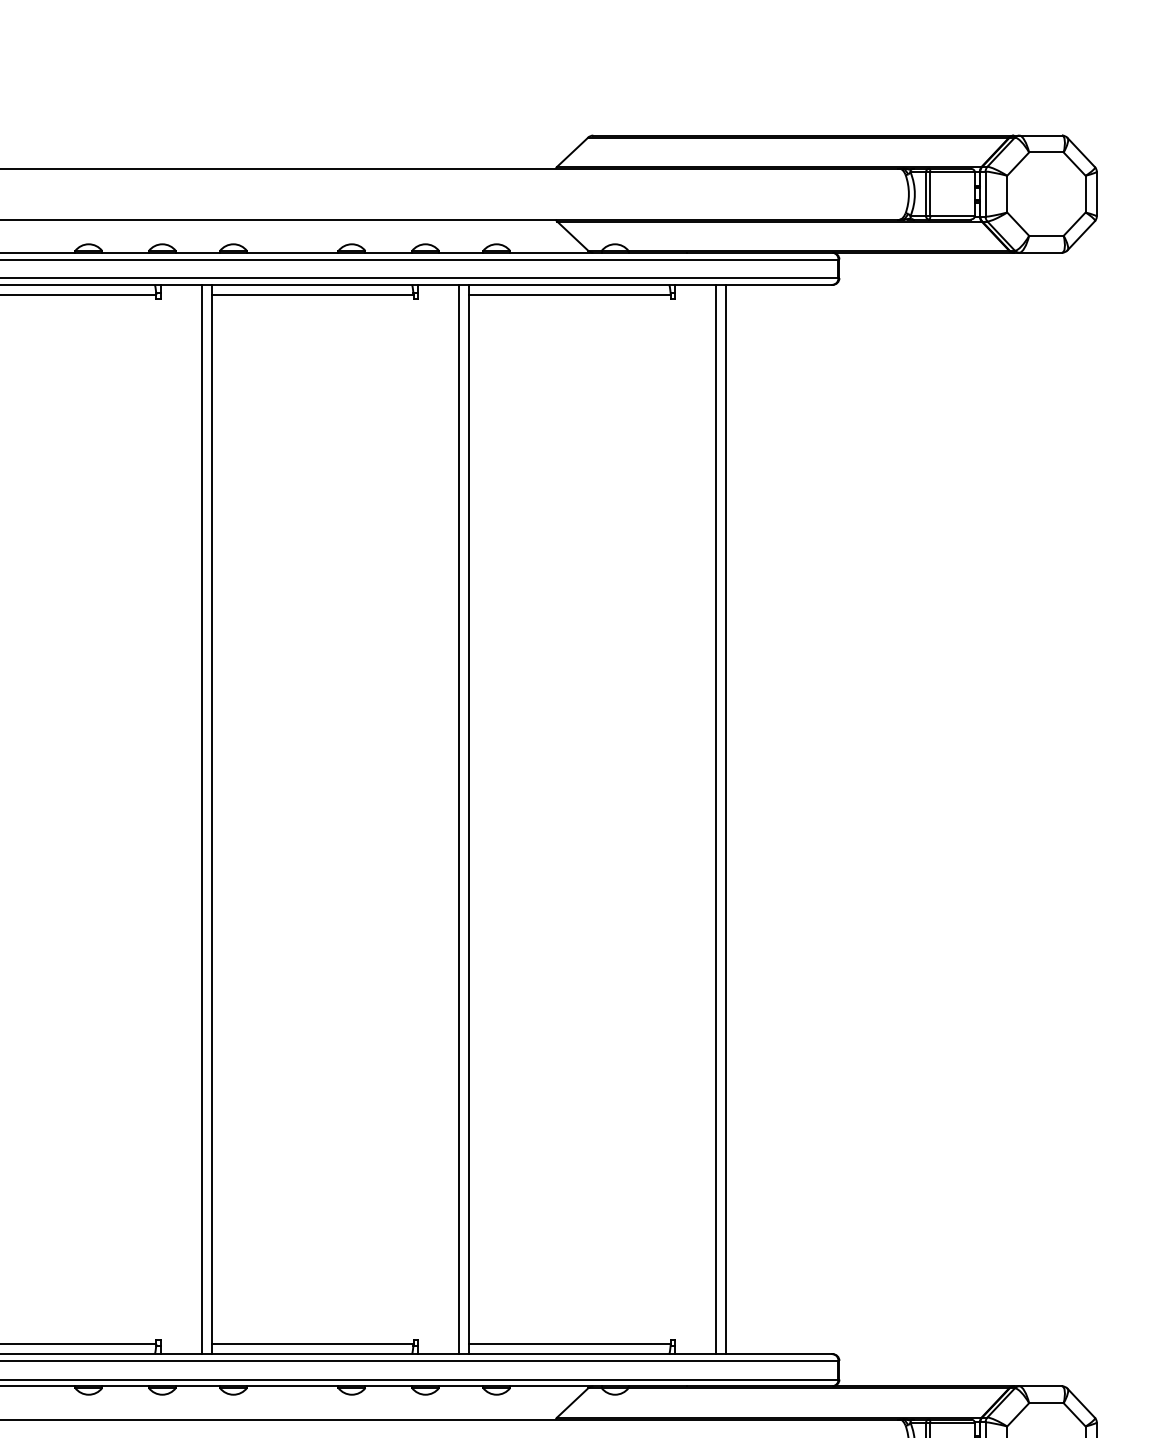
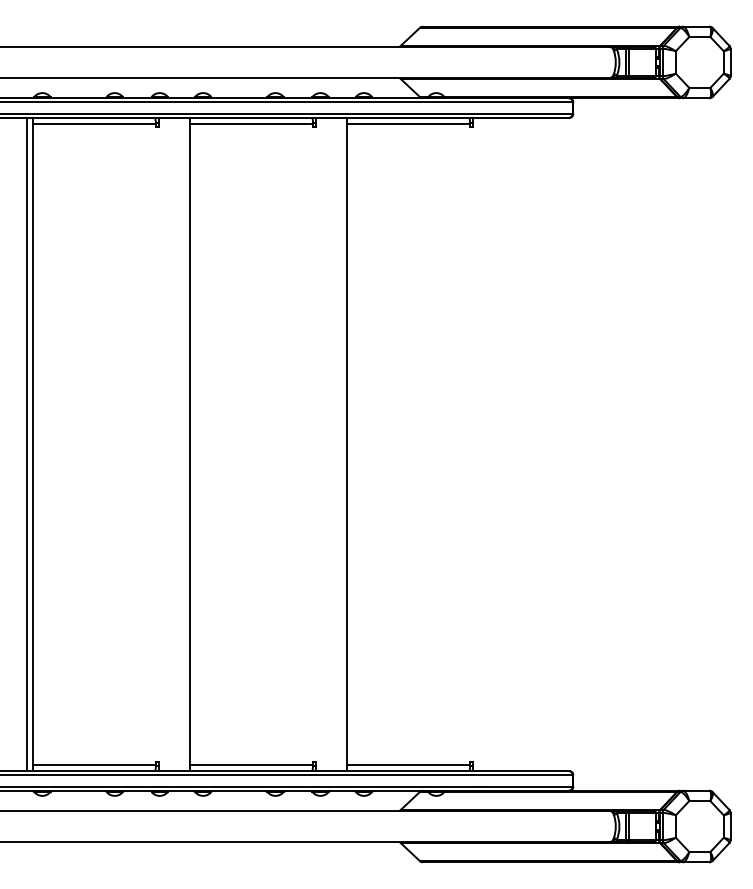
line: (201, 819) -> (183, 444), removed
line: (458, 819) -> (340, 444), removed
line: (715, 819) -> (497, 444), removed
line: (726, 819) -> (504, 444), removed

